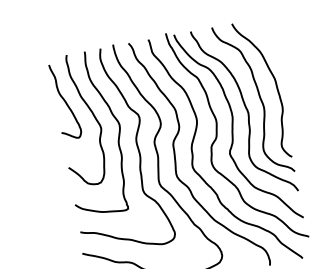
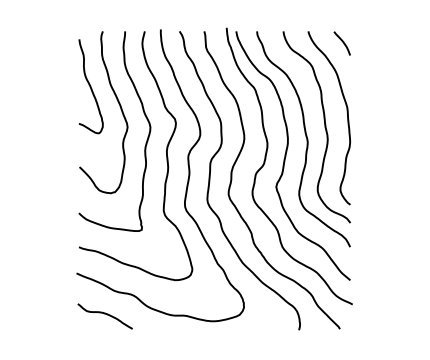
curve: (261, 27) -> (342, 42), added

